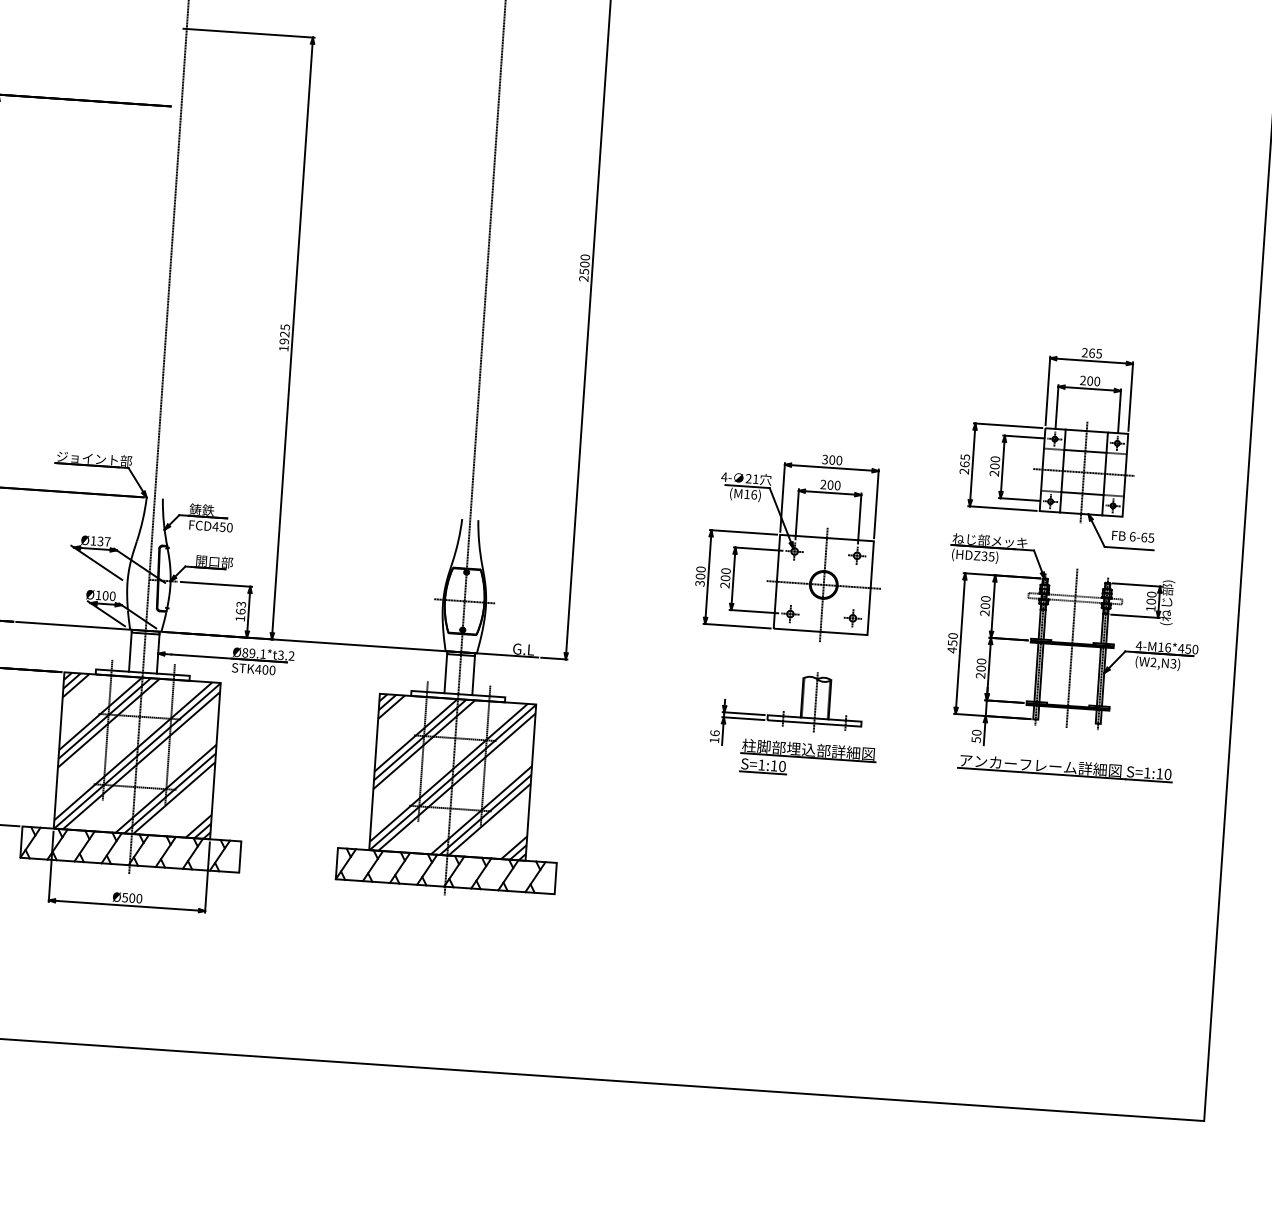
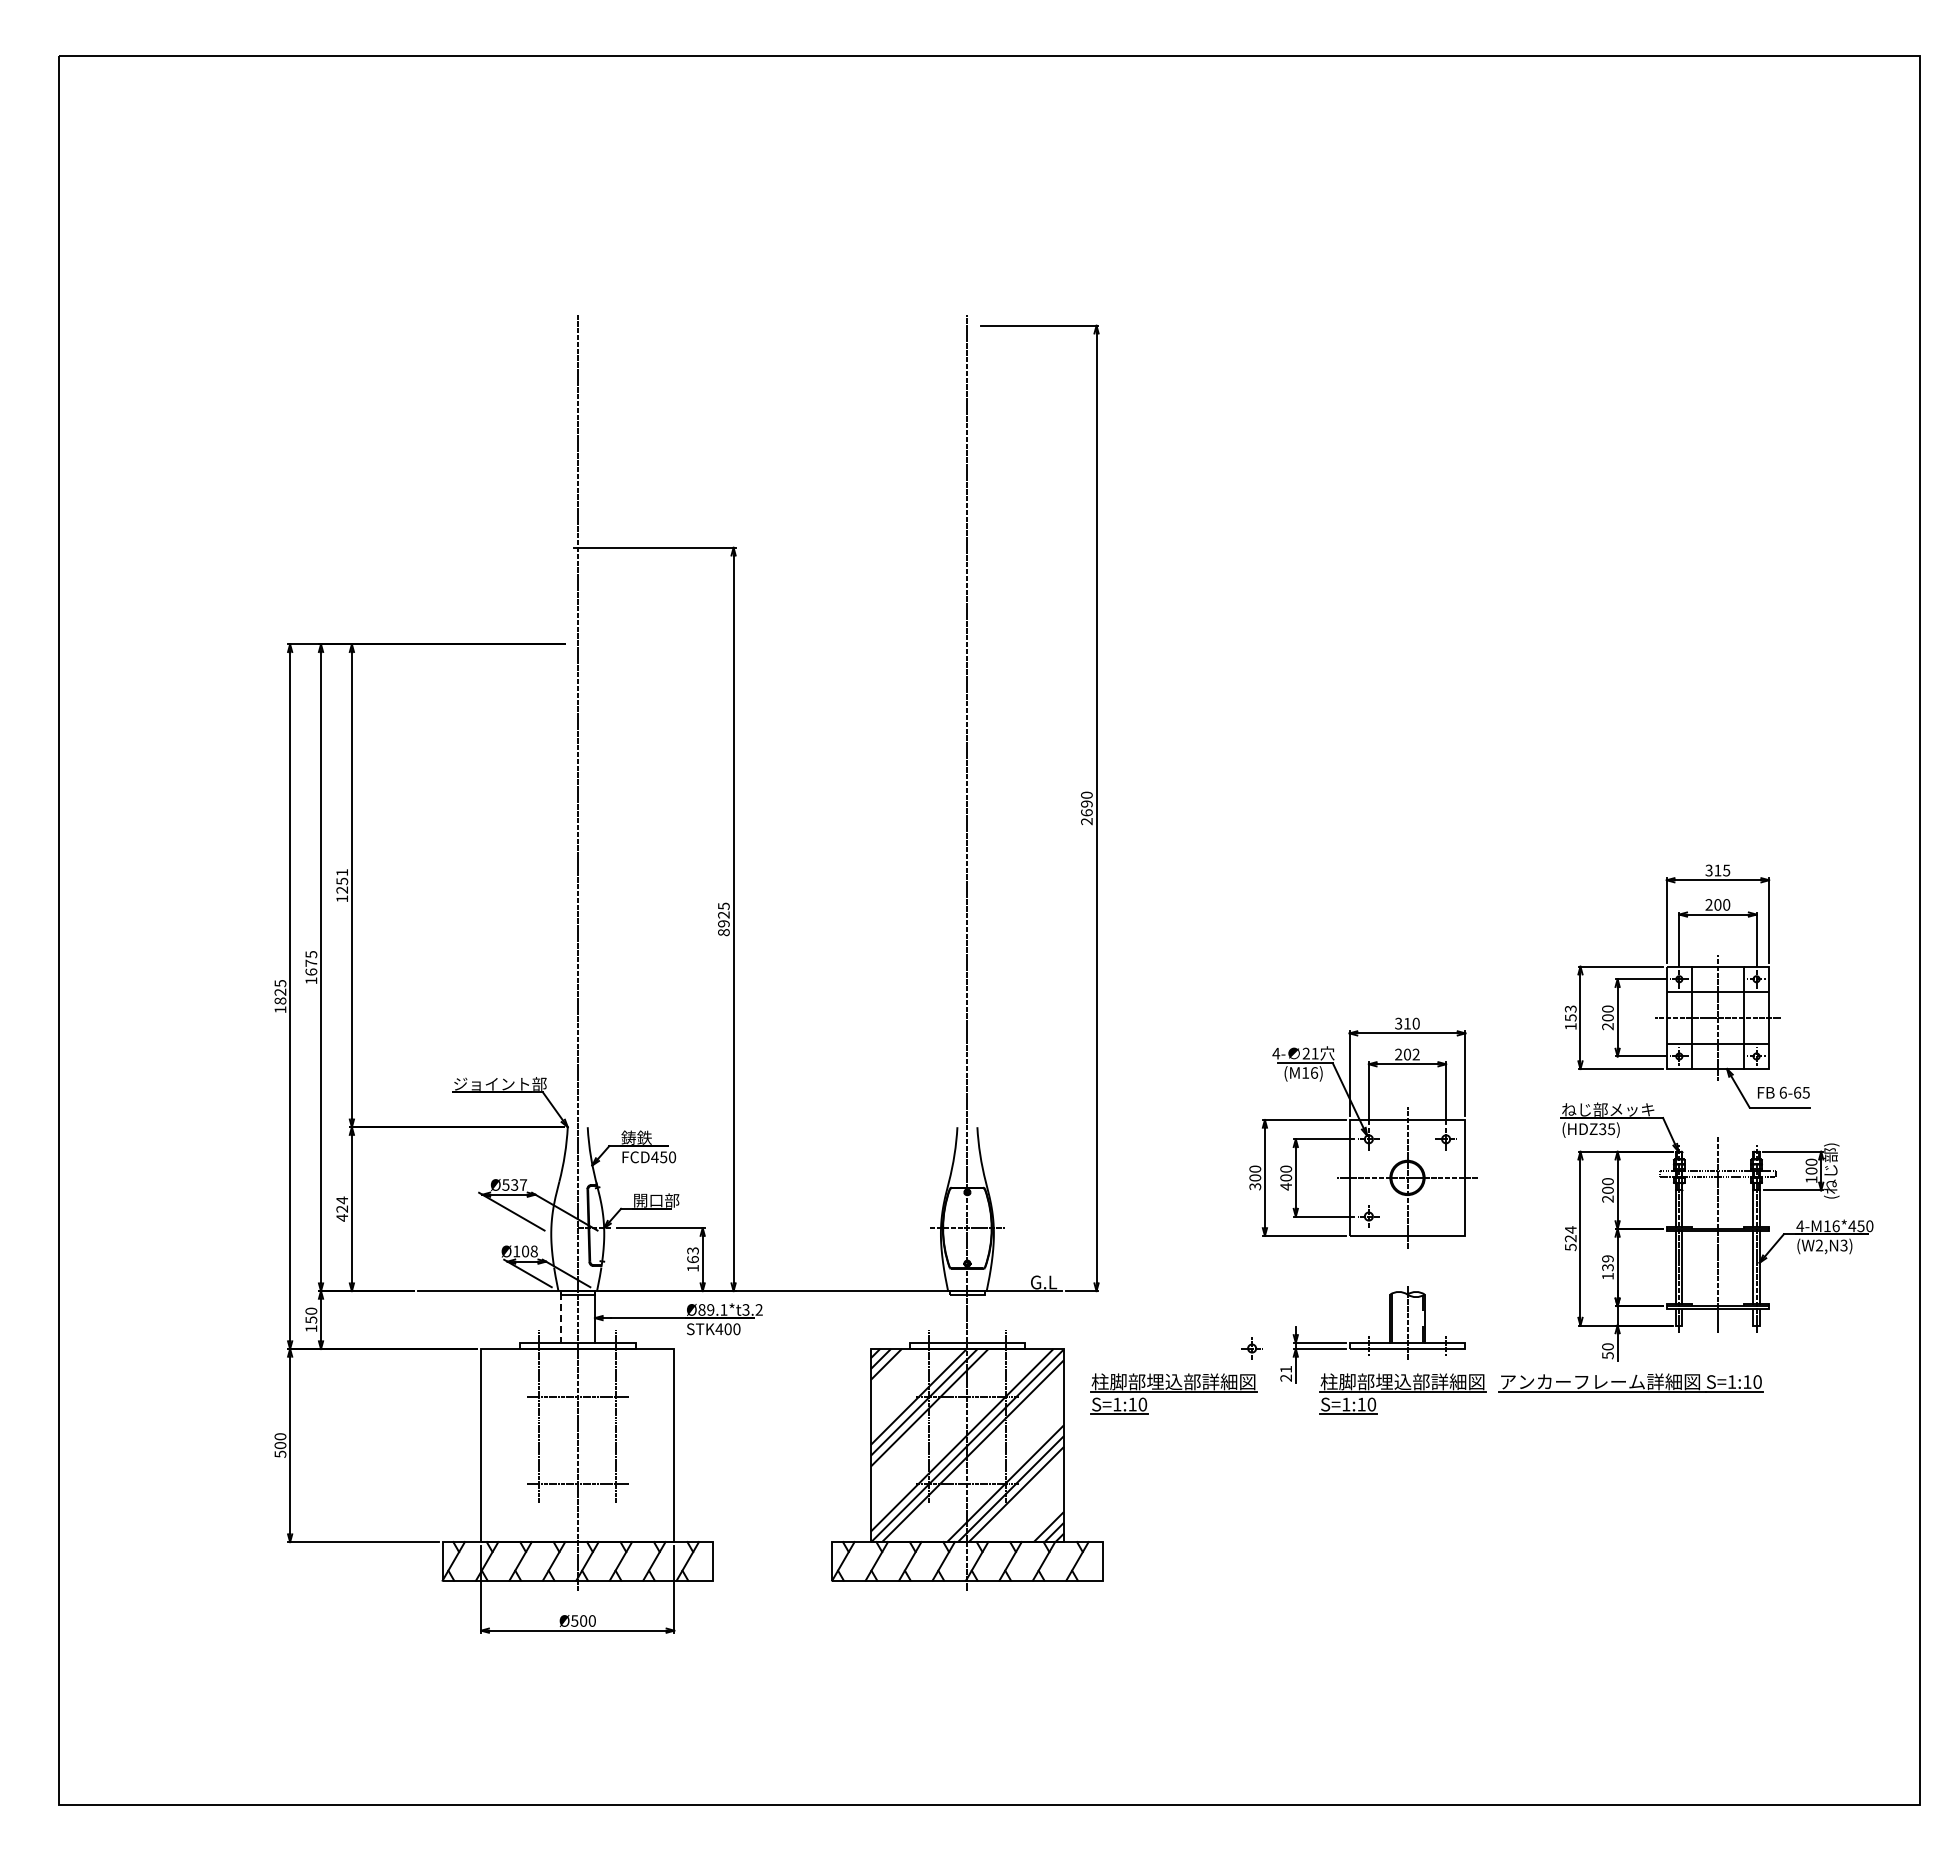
text: (584, 268) -> (1086, 808), 2500 -> 2690
text: (283, 348) -> (723, 932), 1925 -> 8925
text: (1088, 352) -> (1713, 870), 265 -> 315
text: (832, 459) -> (1407, 1023), 300 -> 310
text: (964, 464) -> (1570, 1017), 265 -> 153
text: (837, 485) -> (1415, 1054), 200 -> 202
text: (93, 540) -> (505, 1184), Ø137 -> Ø537
text: (724, 585) -> (1285, 1186), 200 -> 400
text: (112, 596) -> (533, 1251), Ø100 -> Ø108
part: (852, 618) -> (1251, 1348), moved
text: (952, 642) -> (1570, 1238), 450 -> 524
line: (130, 652) -> (560, 1318), solid -> dashed
text: (980, 668) -> (1607, 1267), 200 -> 139
line: (446, 673) -> (950, 1318), removed
line: (473, 675) -> (984, 1318), removed
text: (715, 736) -> (1286, 1373), 16 -> 21
part: (622, 746) -> (1173, 1393), added
hatch: (137, 755) -> (577, 1445), removed
part: (1065, 767) -> (1630, 1382), moved

